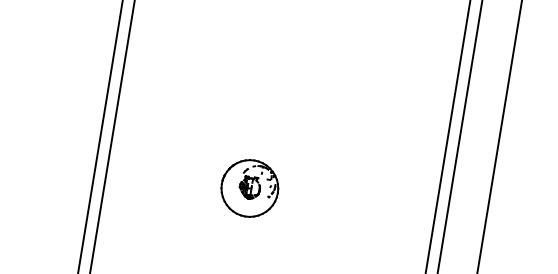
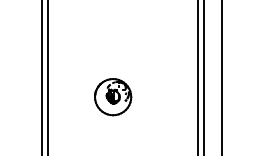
part: (250, 189) -> (113, 97), size x1.4

